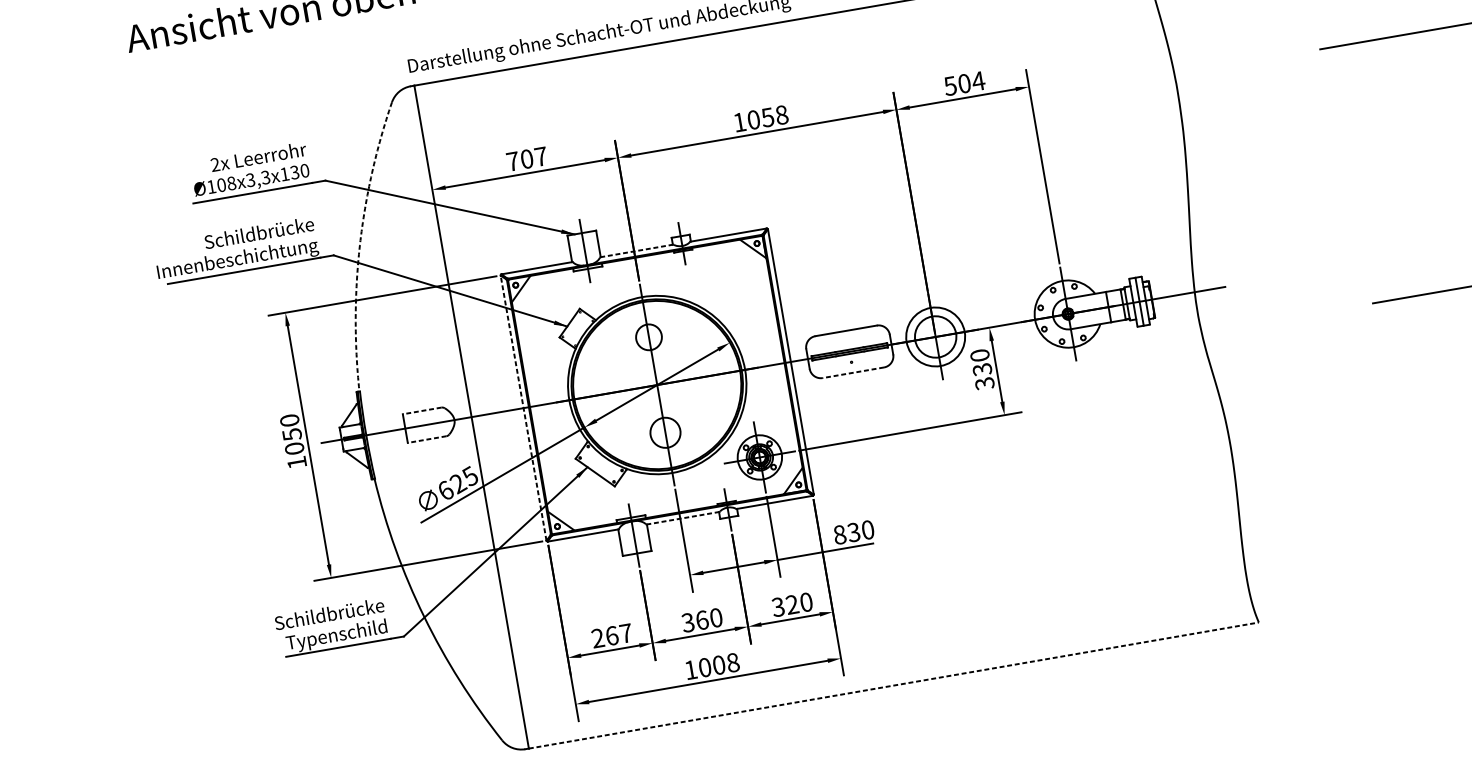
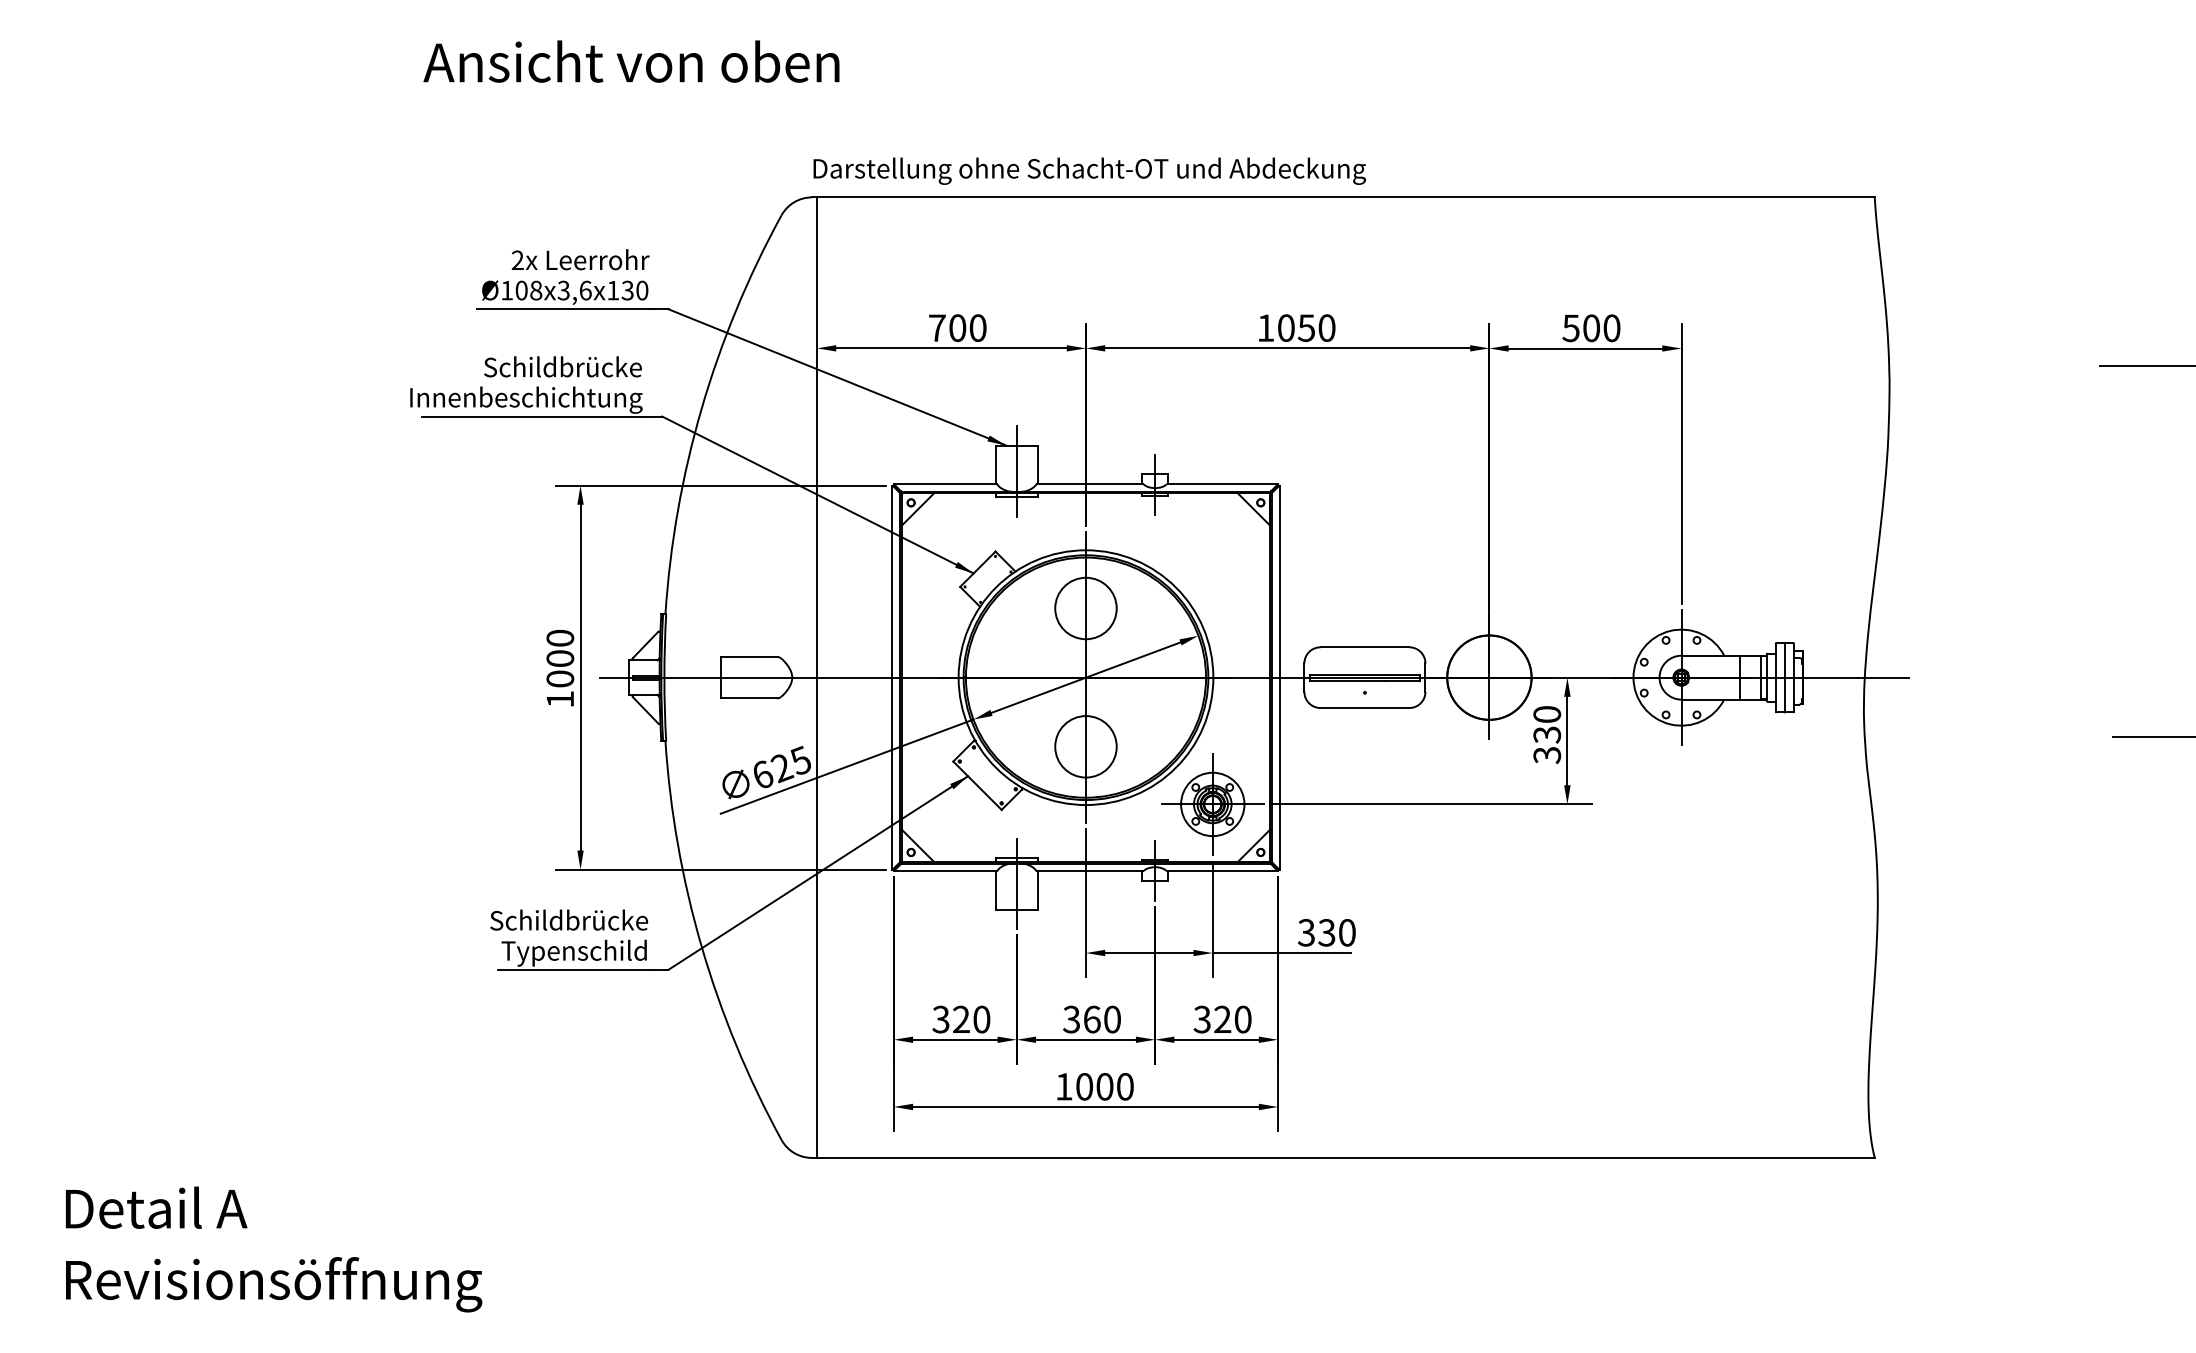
text: (978, 81) -> (1611, 328), 504 -> 500
text: (781, 114) -> (1326, 327), 1058 -> 1050
text: (540, 156) -> (977, 327), 707 -> 700
text: (265, 177) -> (585, 290), Ø108x3,3x130 -> Ø108x3,6x130
arc: (359, 245) -> (701, 408), dashed -> solid
line: (636, 251) -> (1089, 484), dashed -> solid
circle: (935, 336) -> (1489, 677), size x1.43
circle: (648, 337) -> (1085, 608), size x1.67
line: (853, 373) -> (1364, 708), dashed -> solid
line: (523, 408) -> (892, 677), dashed -> solid
line: (421, 410) -> (748, 656), dashed -> solid
circle: (665, 432) -> (1085, 746), size x1.43
text: (292, 434) -> (560, 658), 1050 -> 1000
line: (426, 439) -> (748, 698), dashed -> solid
line: (682, 518) -> (1089, 871), dashed -> solid
text: (839, 534) -> (1306, 932), 830 -> 330
text: (612, 635) -> (961, 1019), 267 -> 320
text: (733, 662) -> (1125, 1086), 1008 -> 1000
line: (893, 685) -> (1345, 1157), dashed -> solid

